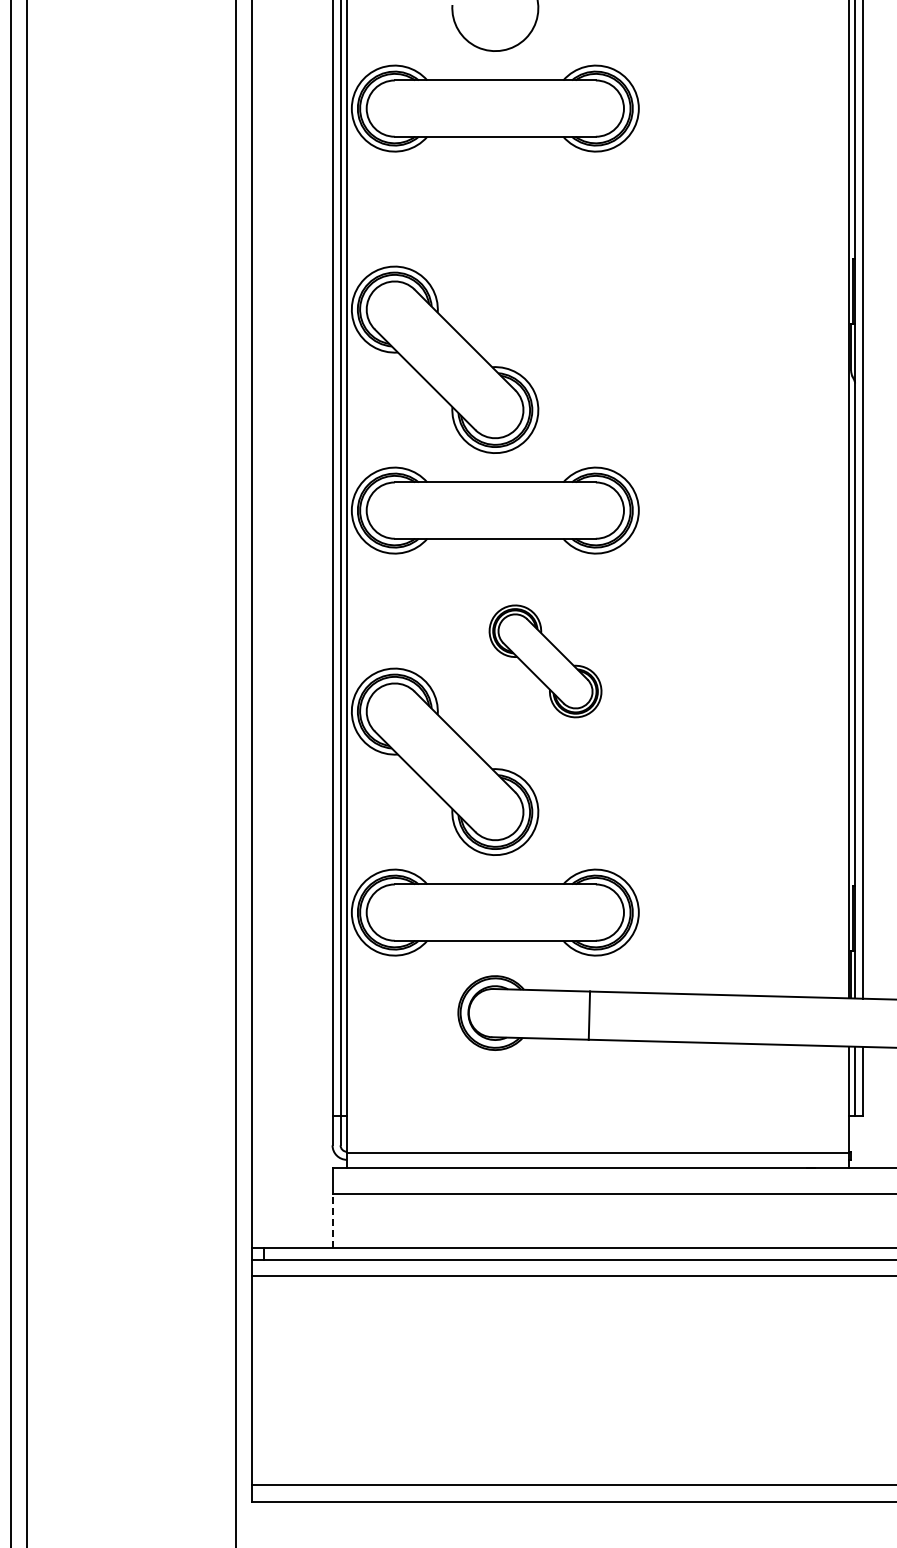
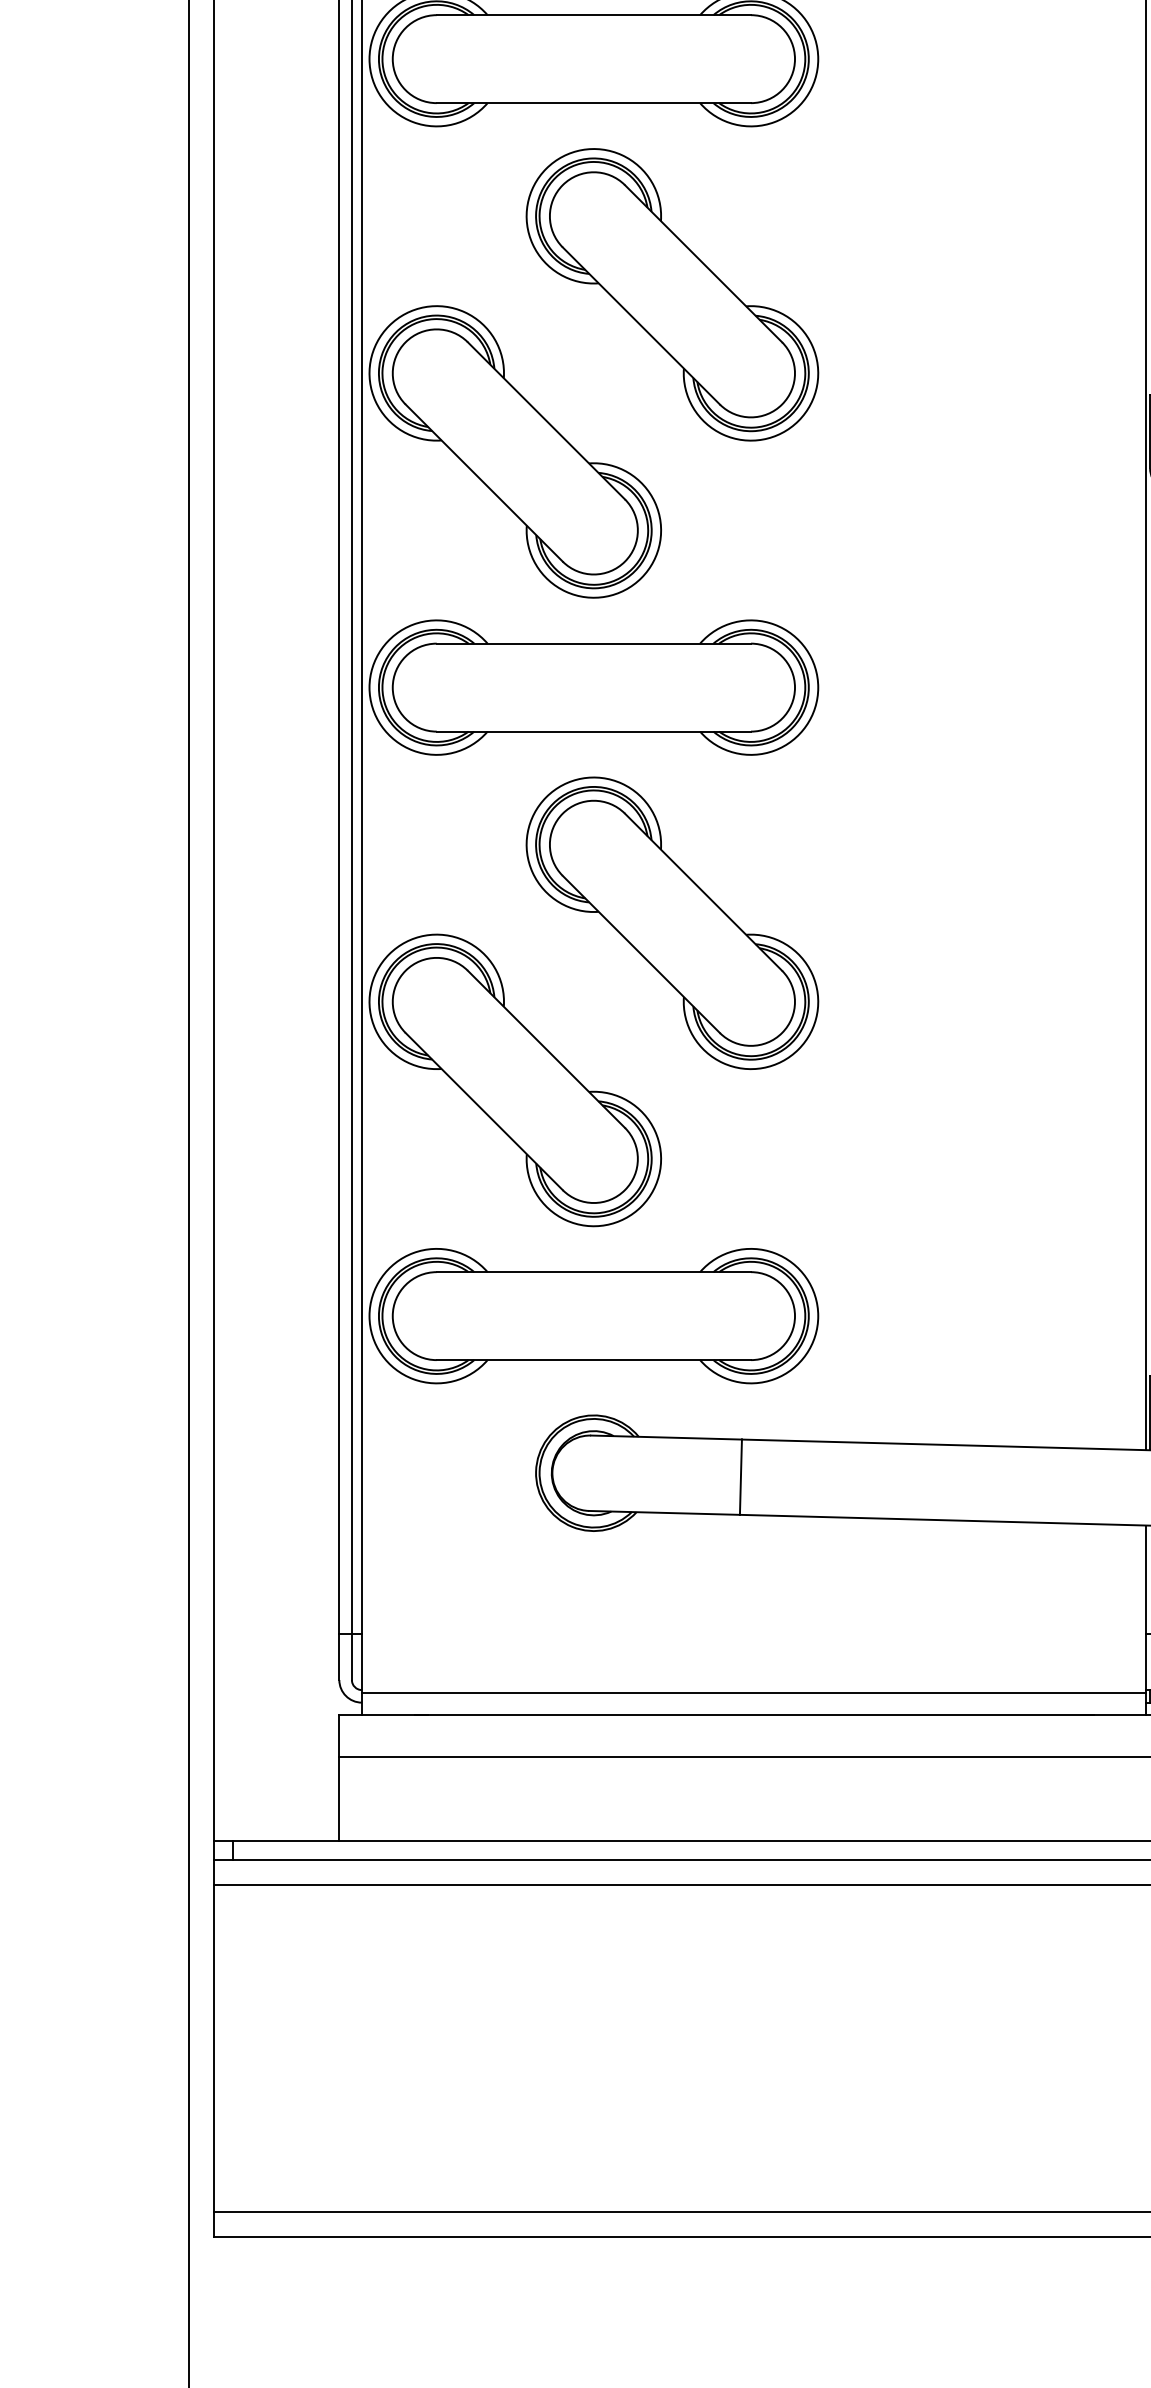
part: (545, 259) -> (672, 295), added
part: (545, 661) -> (672, 923), size x1.67
line: (332, 1221) -> (339, 1799), dashed -> solid

